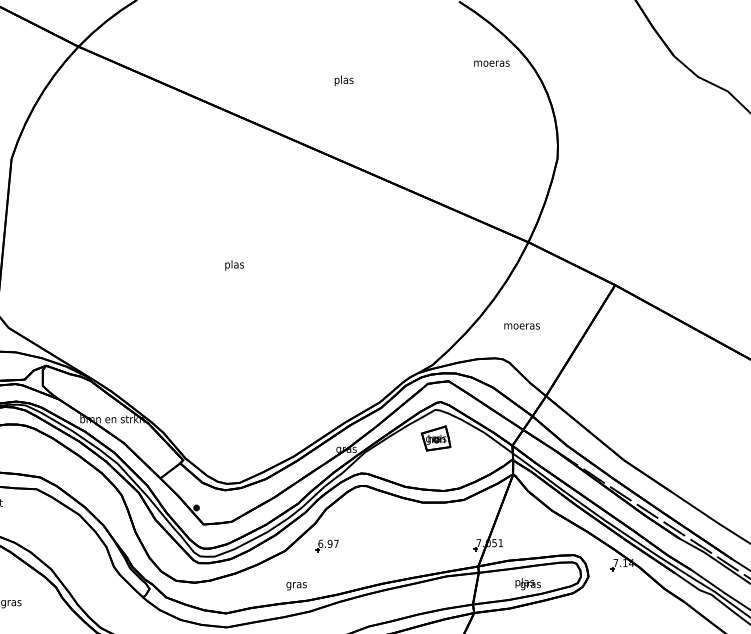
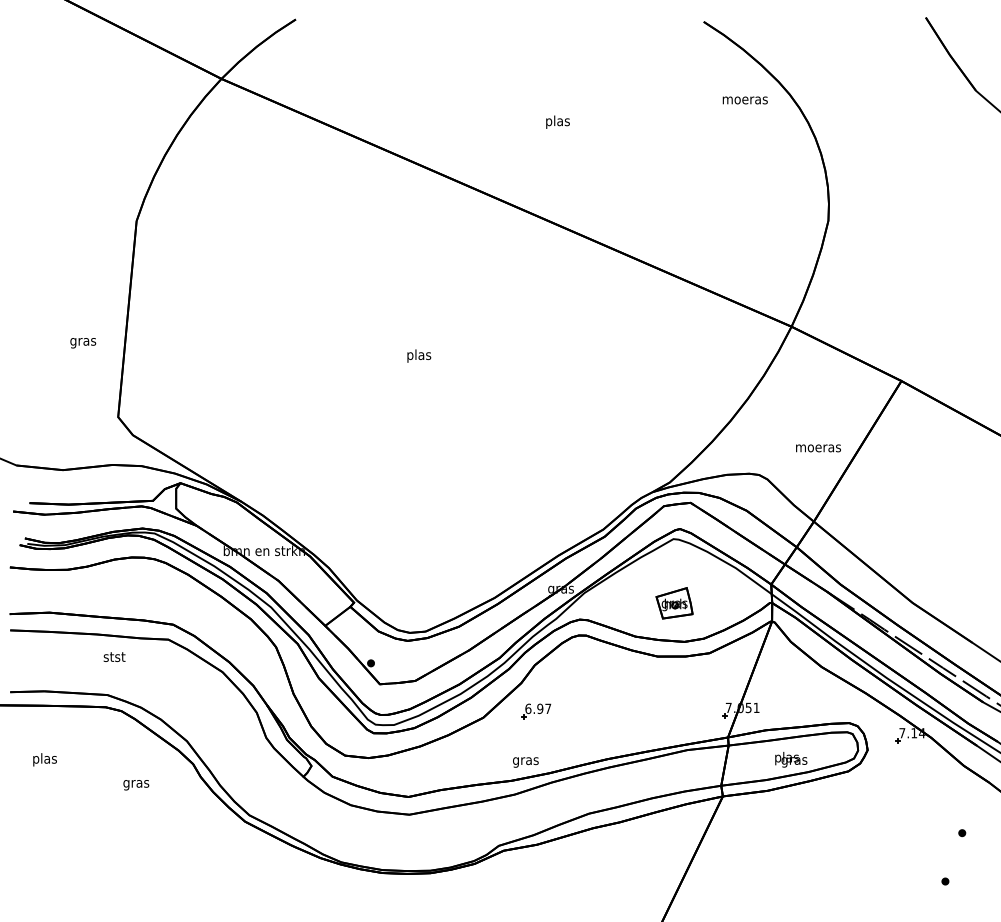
text: (522, 326) -> (818, 448), moved
part: (436, 438) -> (674, 603), moved
text: (296, 586) -> (525, 762), moved

